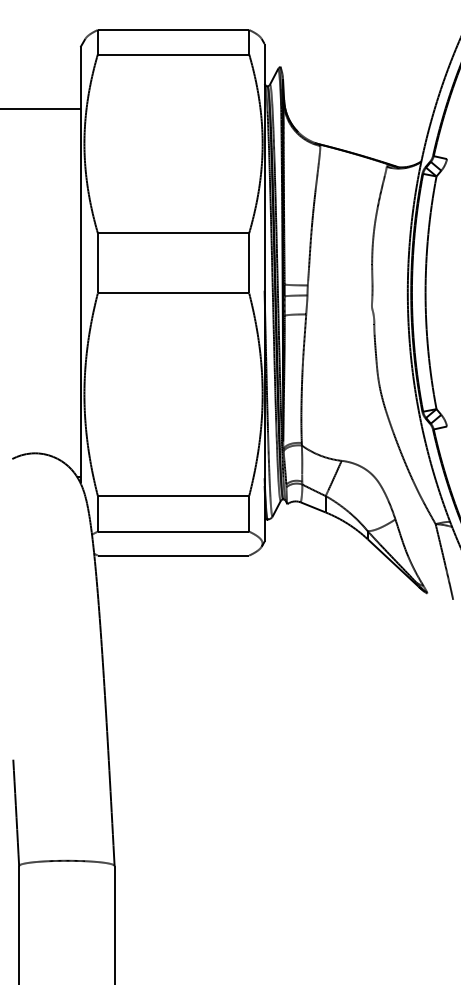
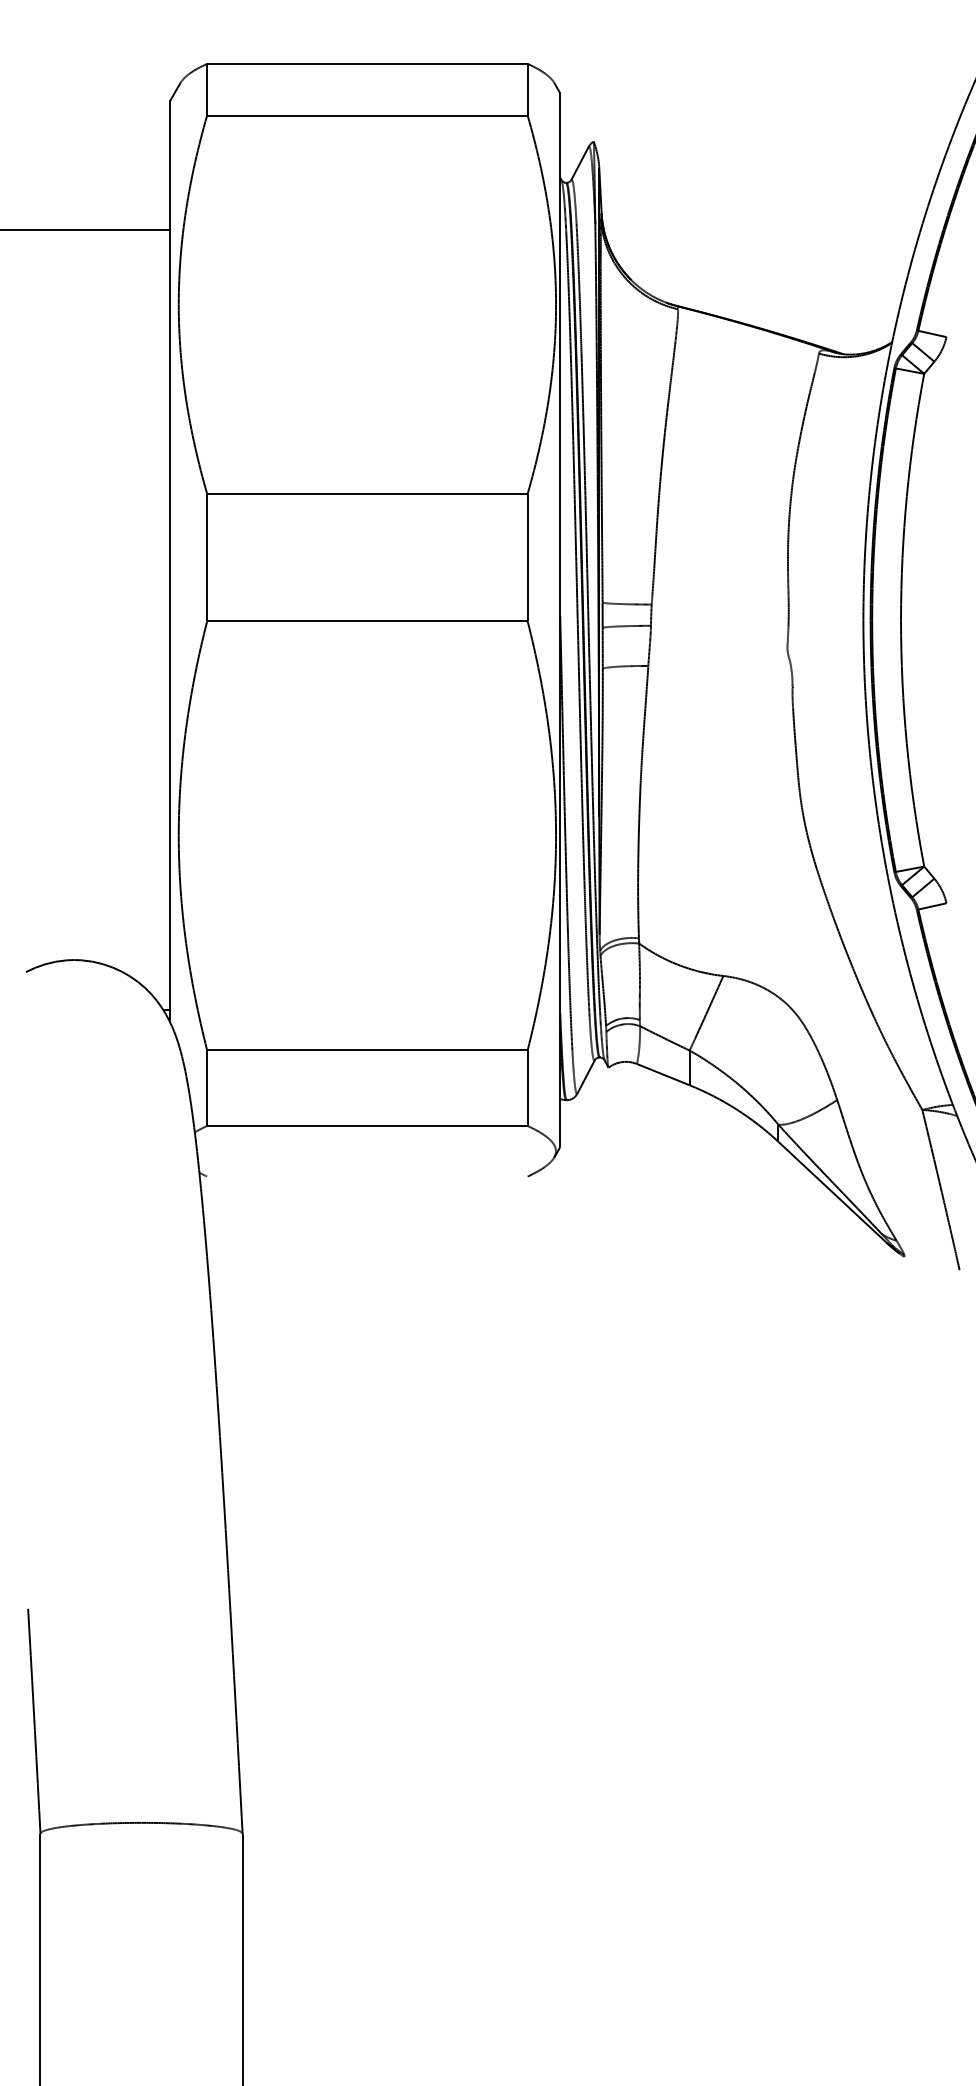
line: (173, 555) -> (367, 1176), removed

